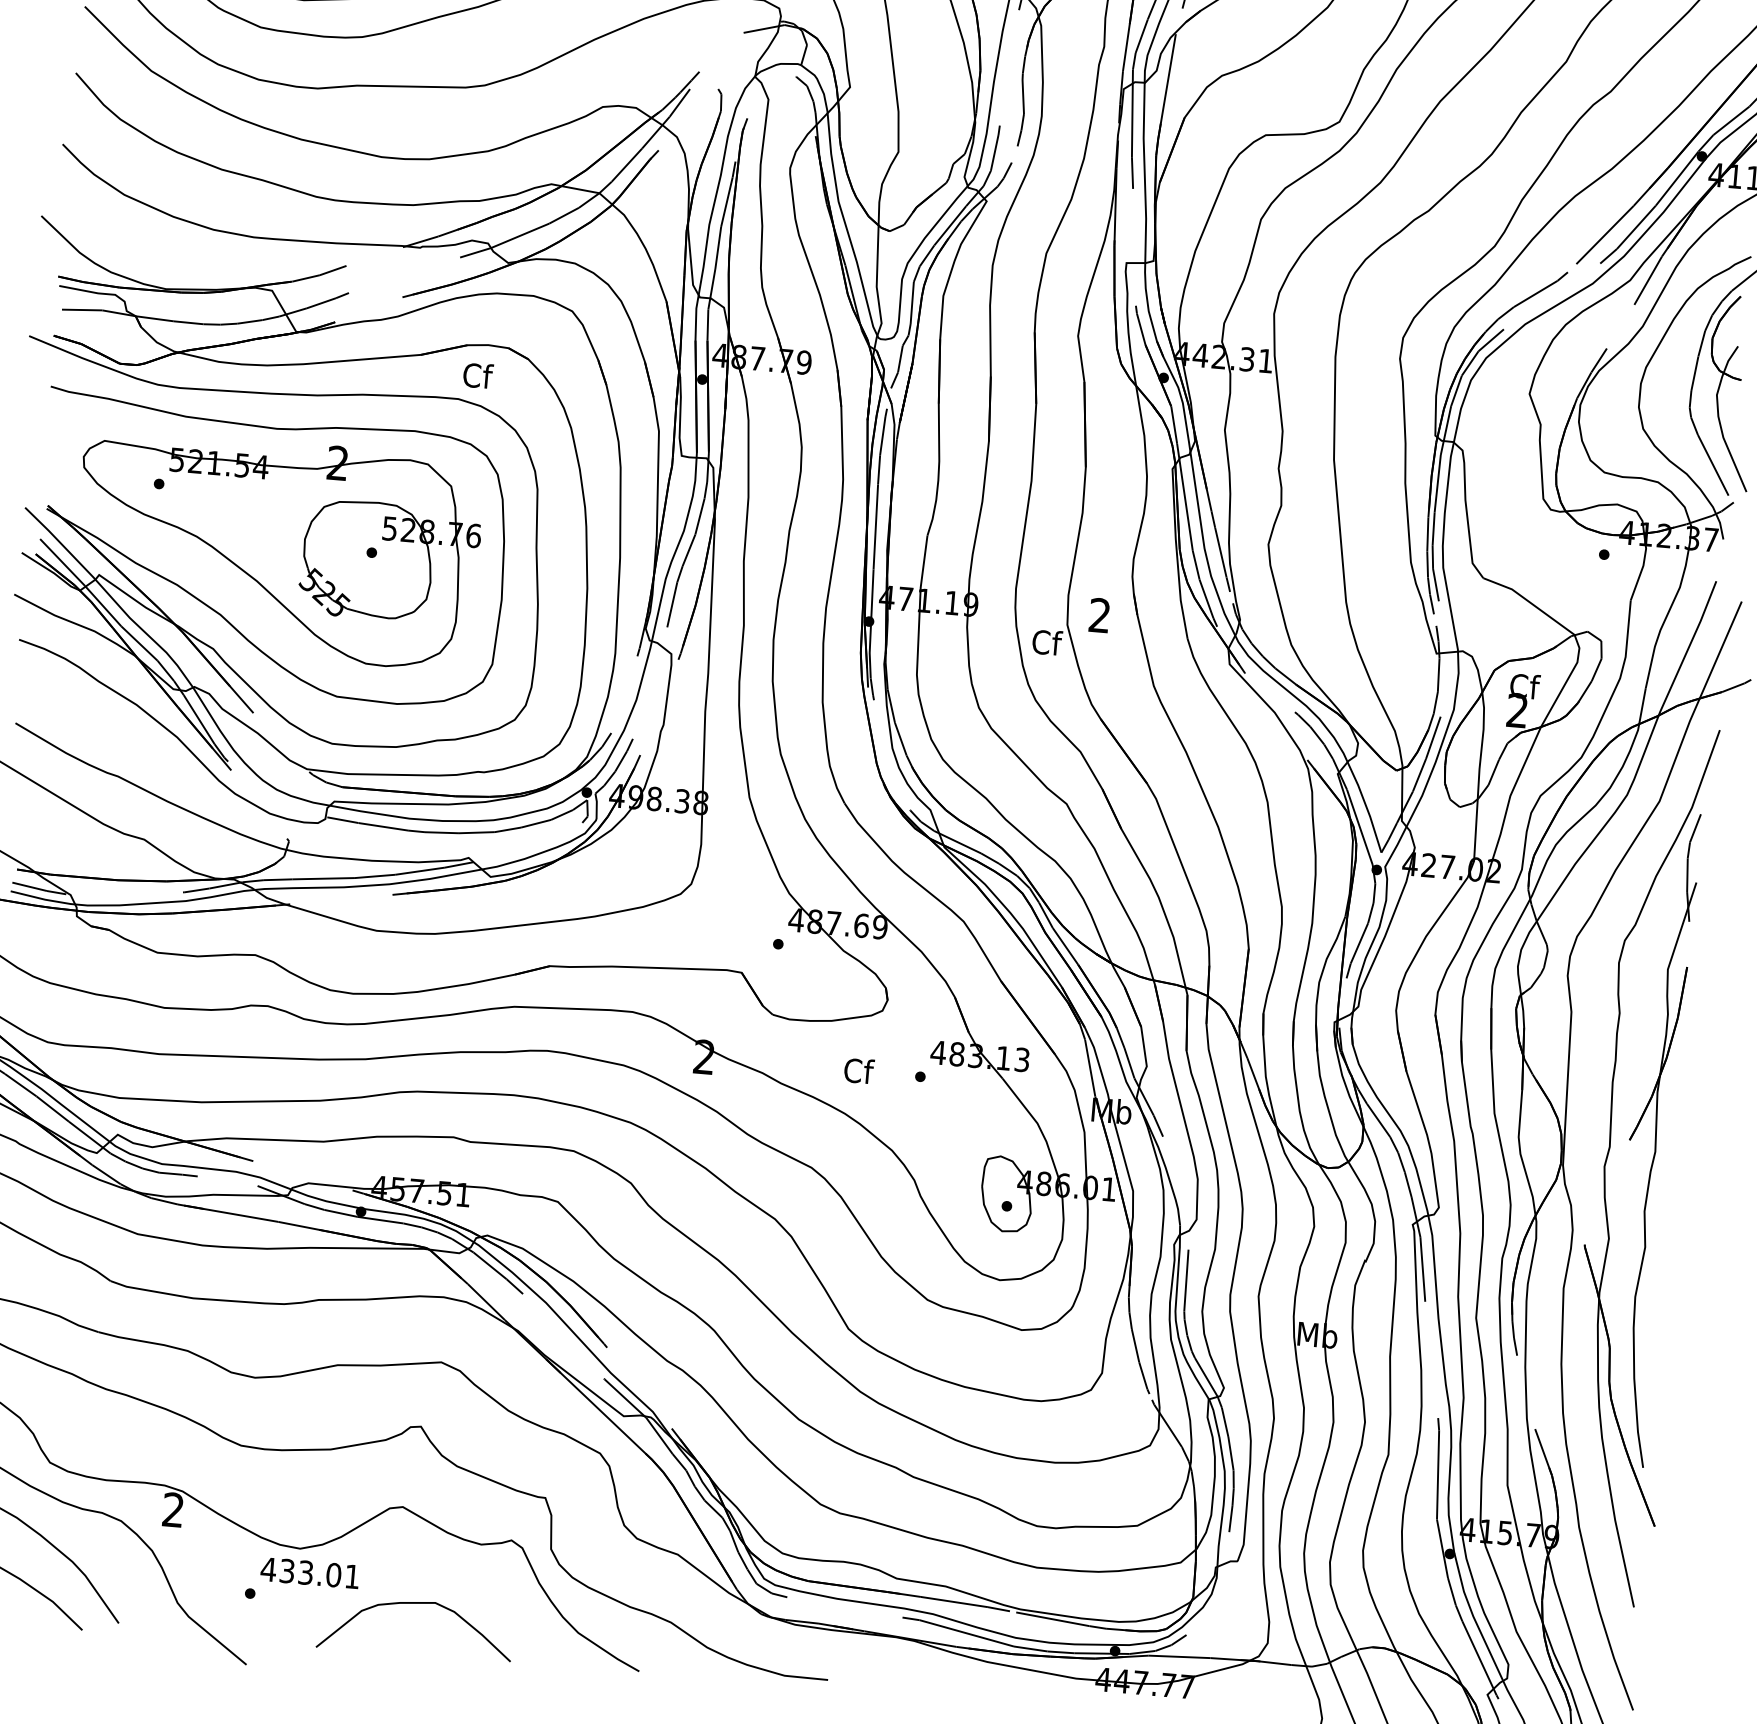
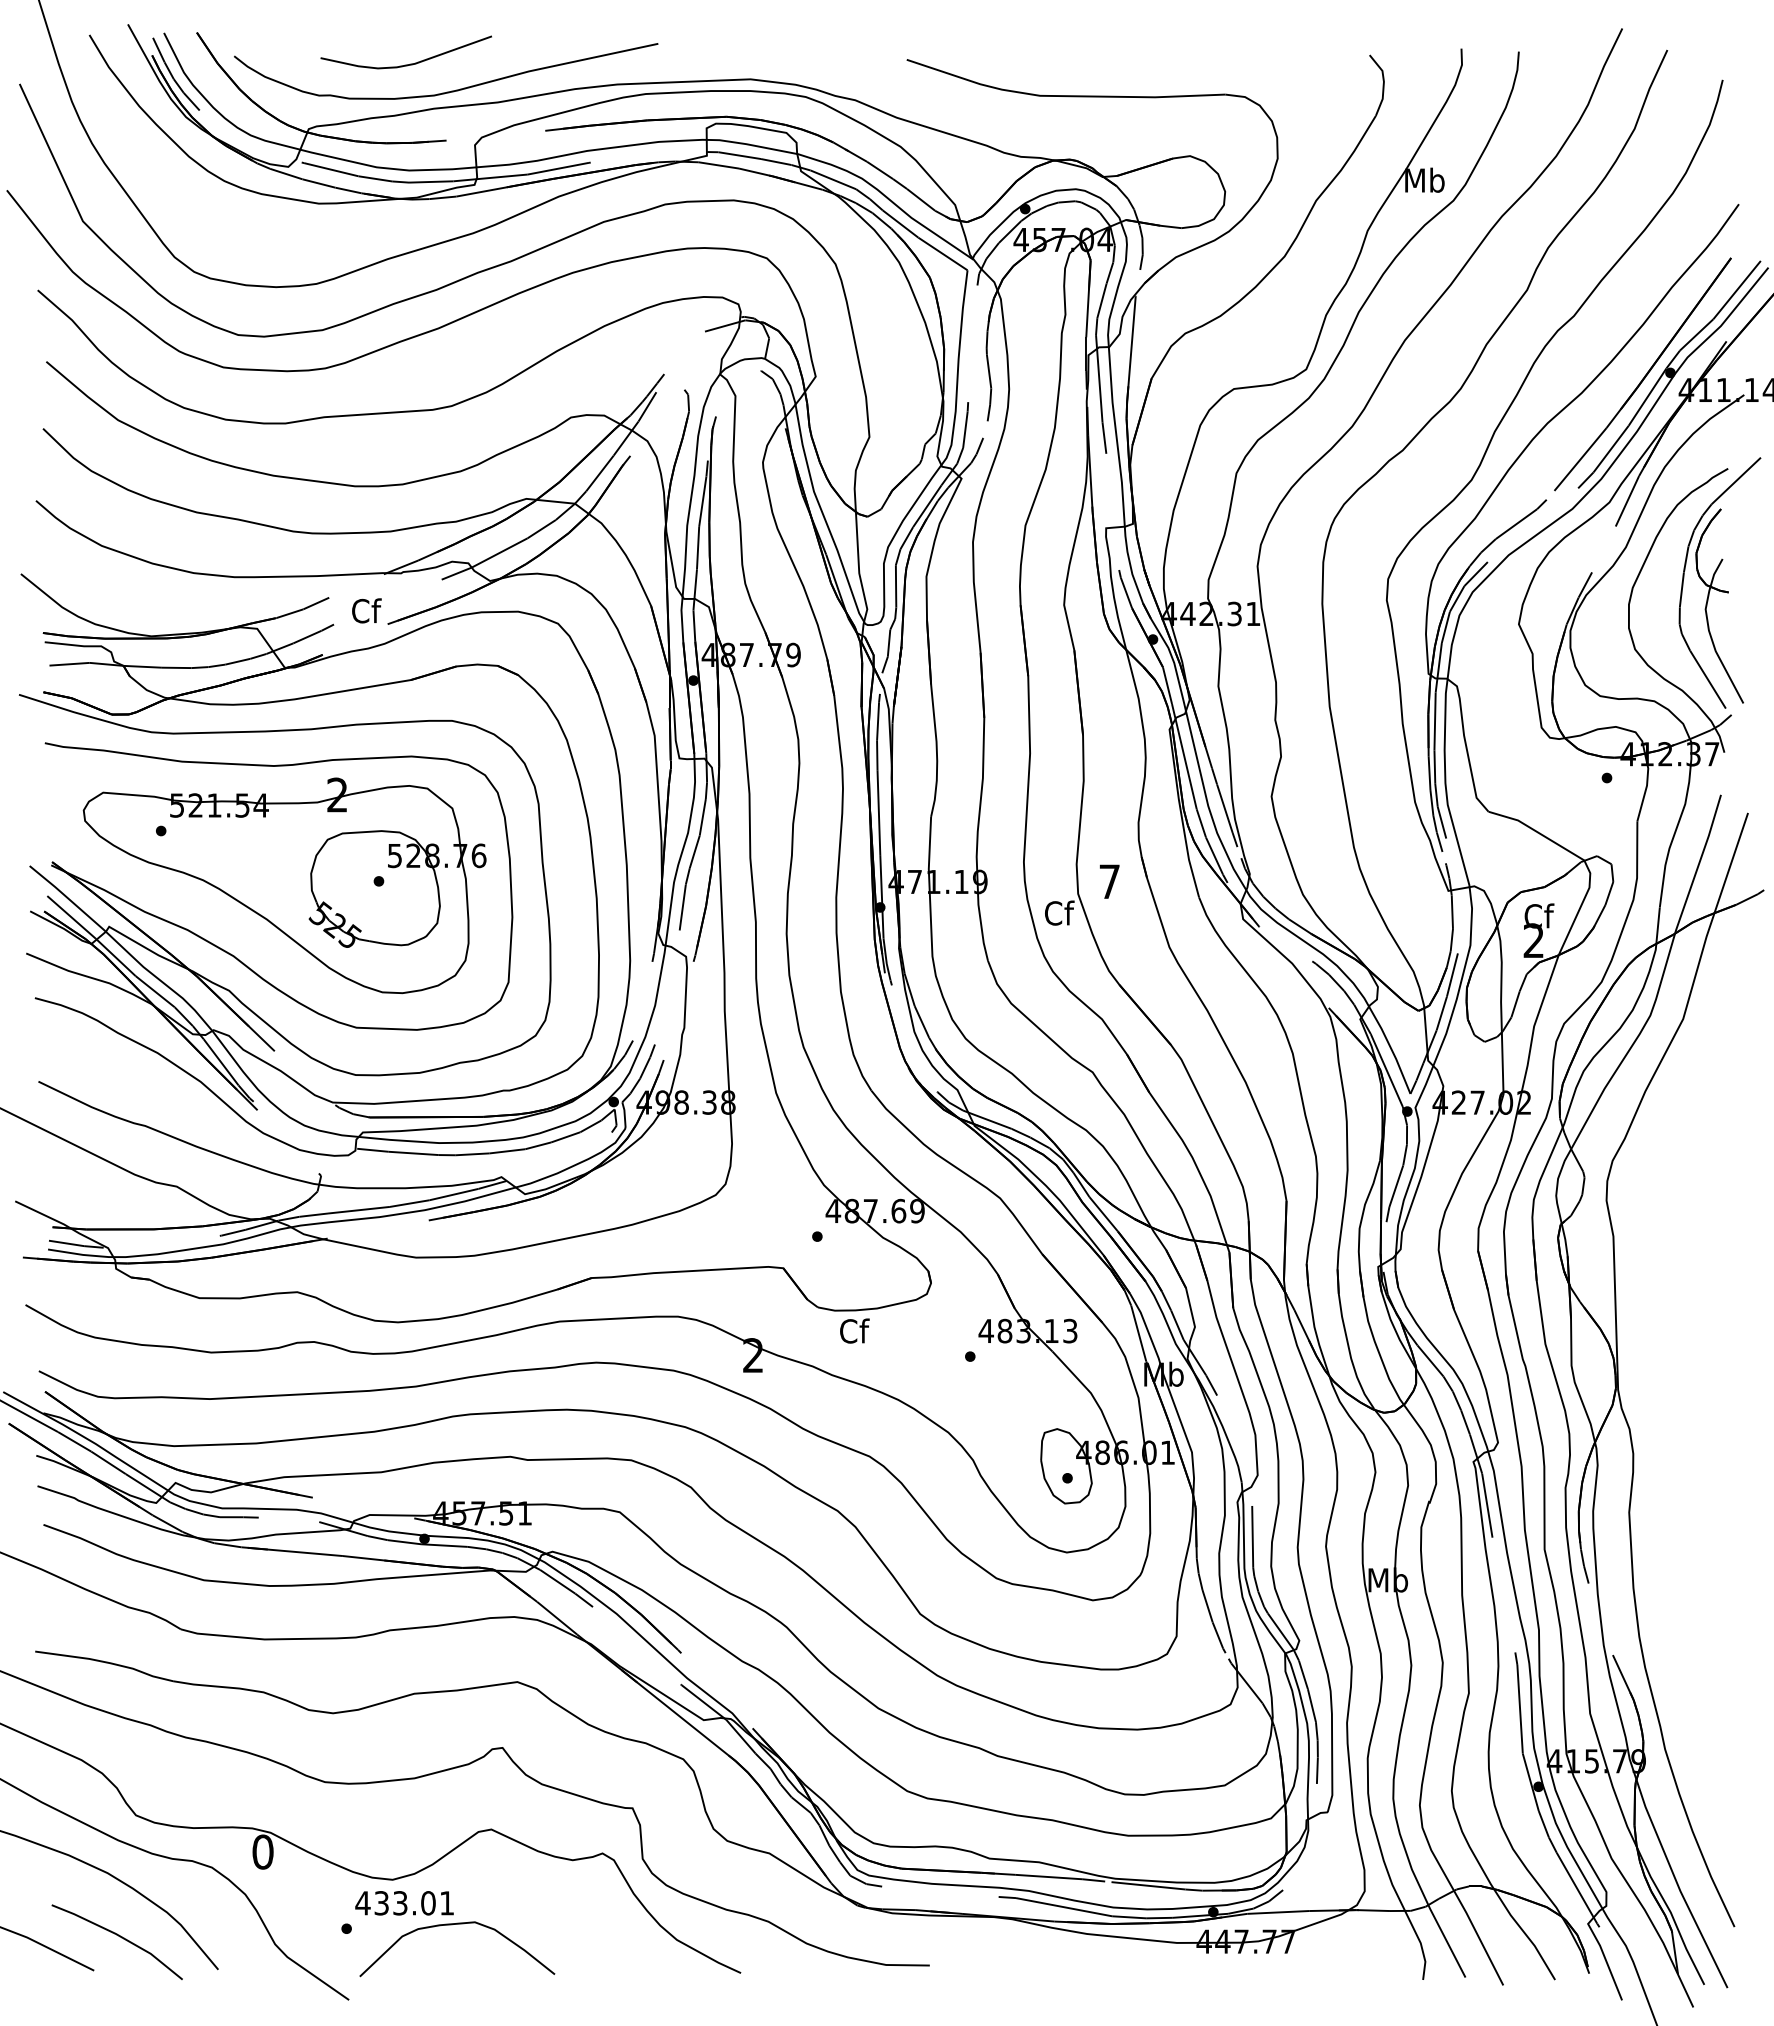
text: (477, 375) -> (366, 610), moved
text: (1099, 615) -> (1109, 881), 2 -> 7
text: (858, 1070) -> (854, 1330), moved
part: (1650, 1166) -> (1705, 1383), removed
text: (172, 1509) -> (262, 1851), 2 -> 0
curve: (412, 1604) -> (452, 1925), moved

